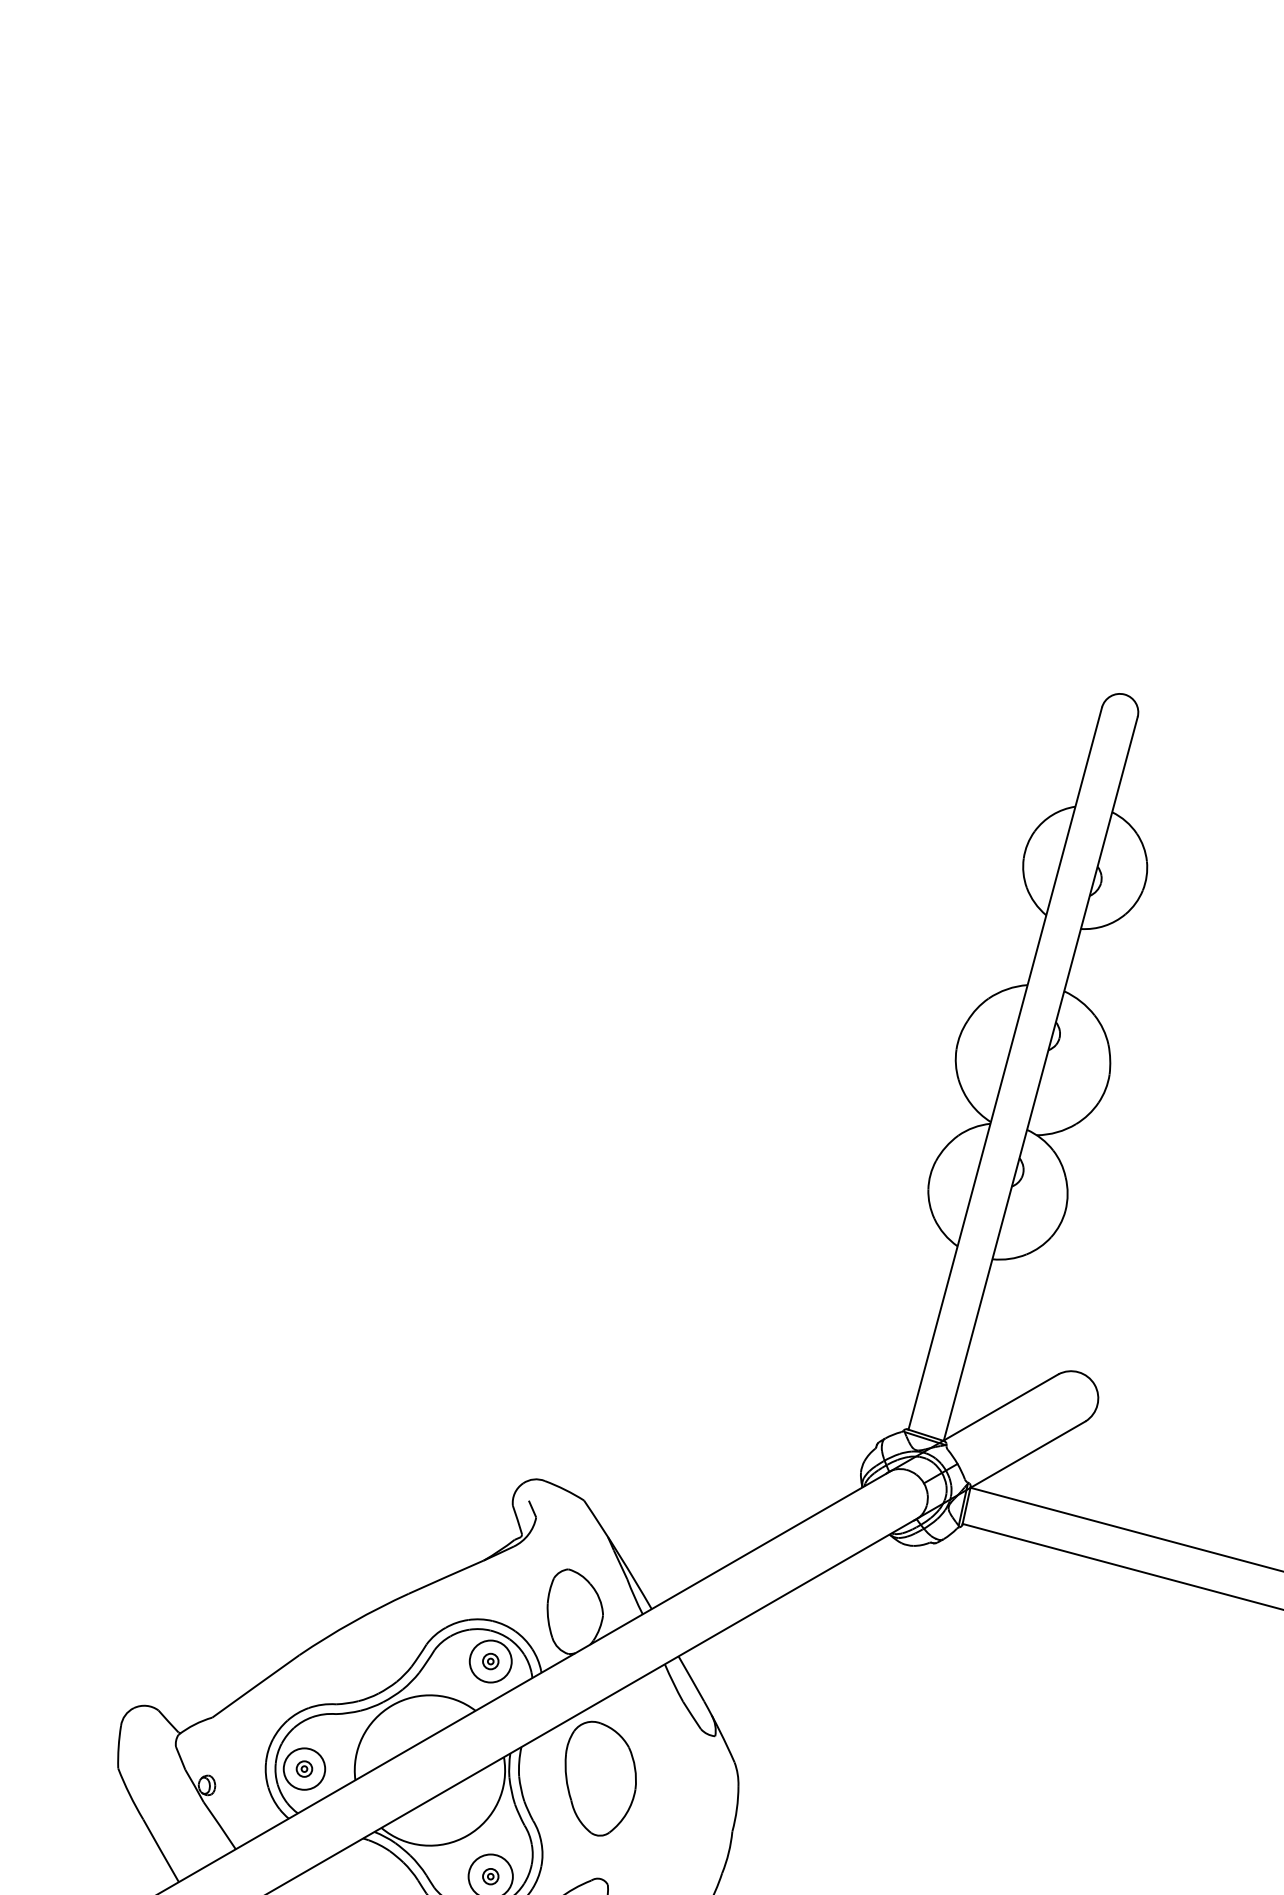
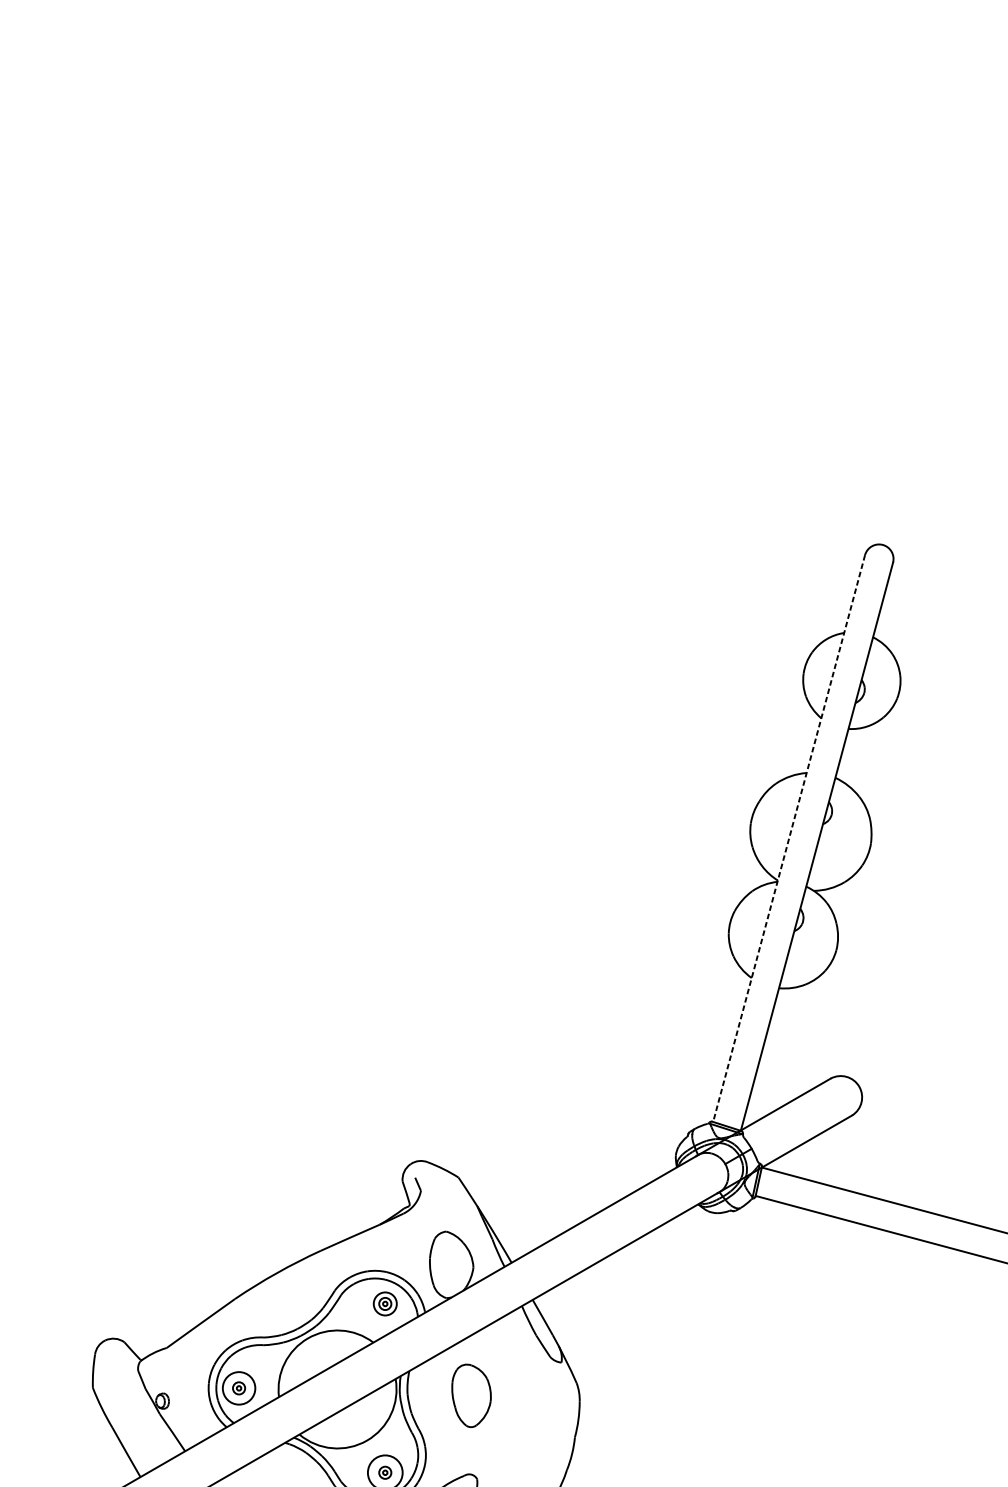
line: (1005, 1068) -> (789, 838), solid -> dashed
circle: (490, 1661) -> (385, 1303), size x0.7
part: (600, 1778) -> (471, 1395), size x0.7

